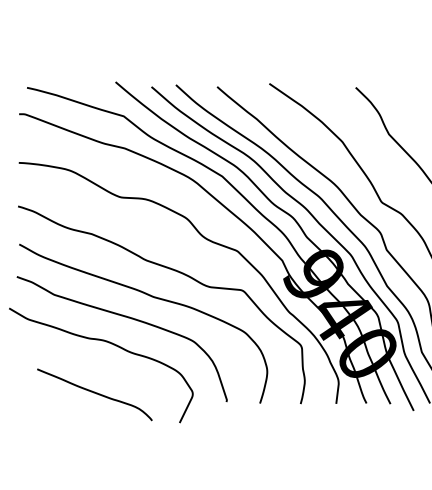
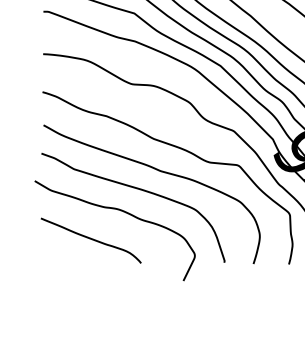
curve: (94, 393) -> (90, 239), moved

